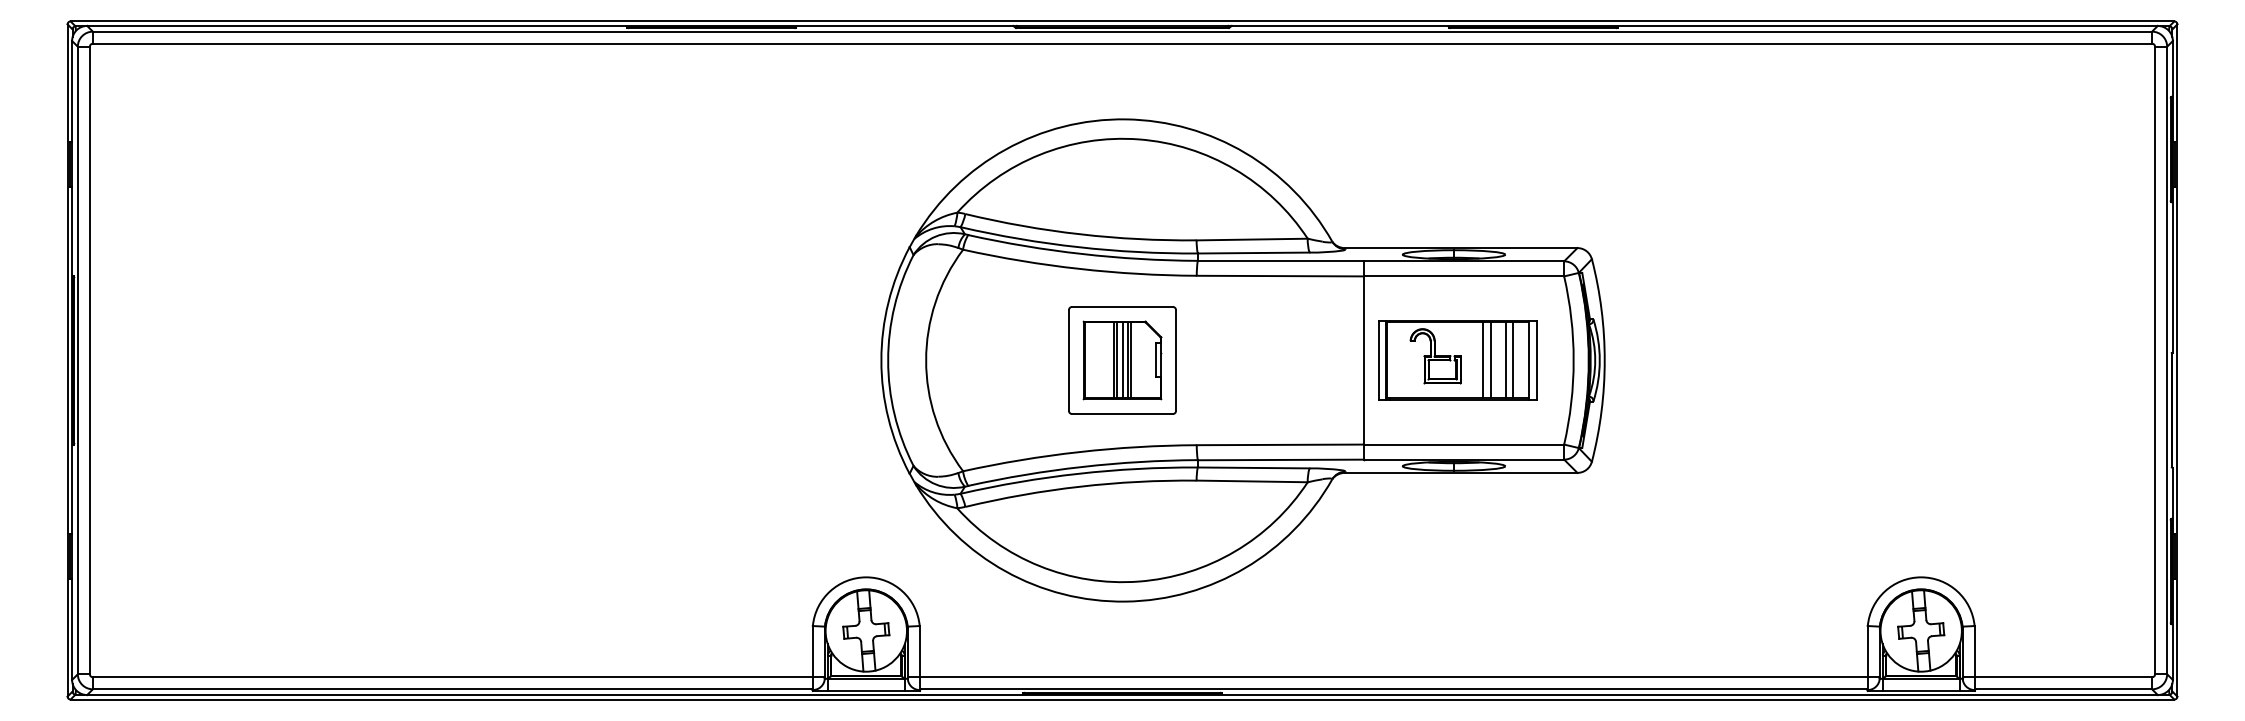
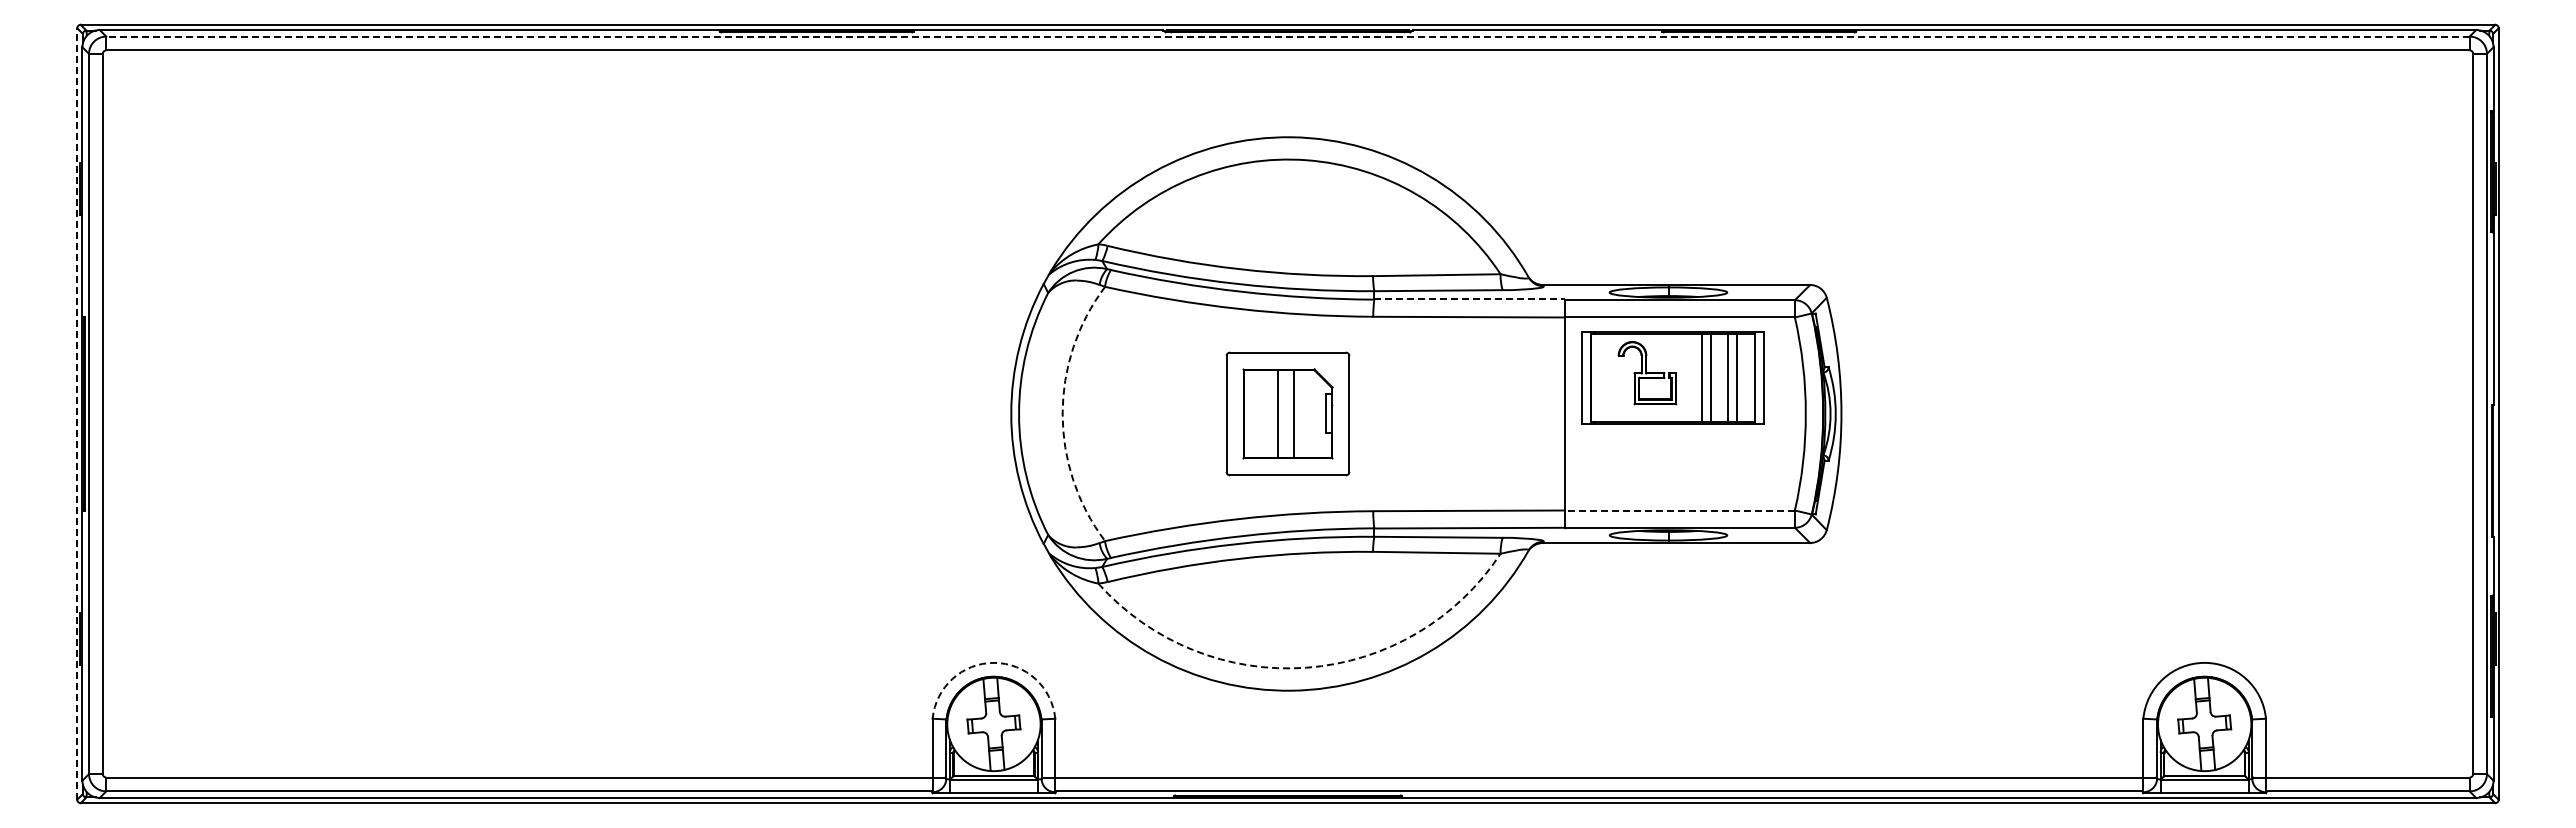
line: (1122, 31) -> (1287, 36), solid -> dashed
line: (1281, 260) -> (1470, 299), solid -> dashed
line: (67, 360) -> (77, 414), solid -> dashed
arc: (926, 360) -> (1062, 414), solid -> dashed
line: (1116, 360) -> (1281, 413), removed
line: (1122, 360) -> (1287, 413), removed
line: (1130, 360) -> (1297, 413), removed
part: (1457, 360) -> (1672, 377), moved
line: (1463, 444) -> (1679, 510), solid -> dashed
arc: (865, 577) -> (993, 662), solid -> dashed
arc: (1138, 581) -> (1306, 667), solid -> dashed

